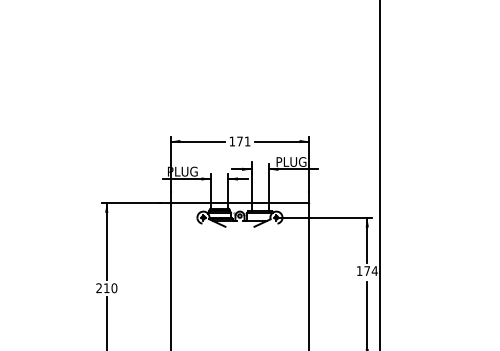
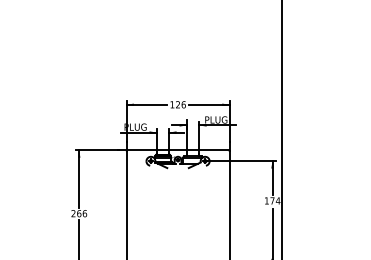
text: (243, 141) -> (180, 104), 171 -> 126
text: (110, 288) -> (81, 213), 210 -> 266

